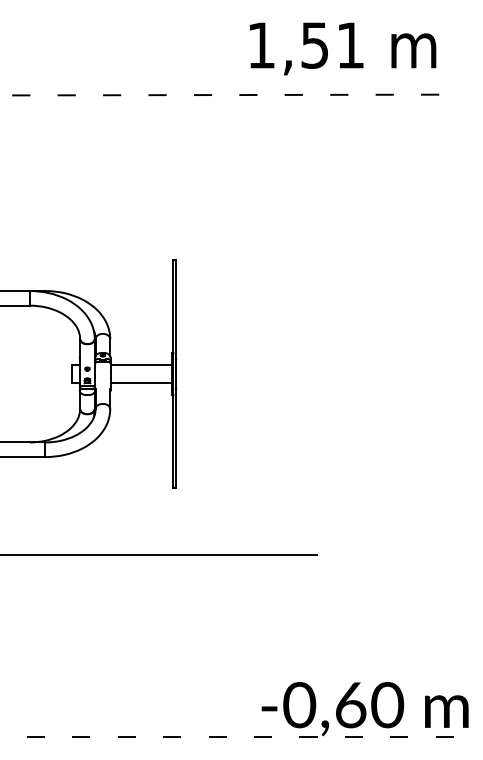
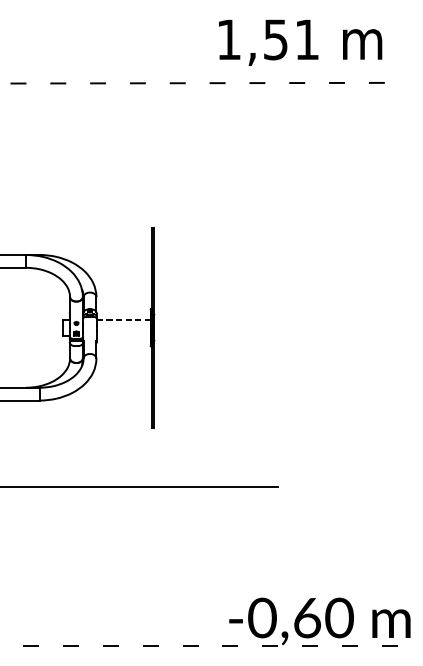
line: (141, 364) -> (123, 319), solid -> dashed
line: (141, 383) -> (123, 336), removed

